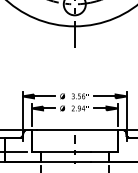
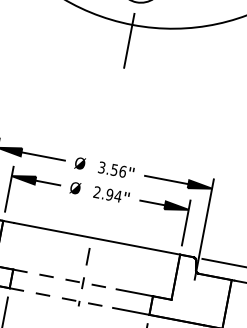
line: (66, 152) -> (66, 279), solid -> dashed
line: (66, 161) -> (62, 298), solid -> dashed

